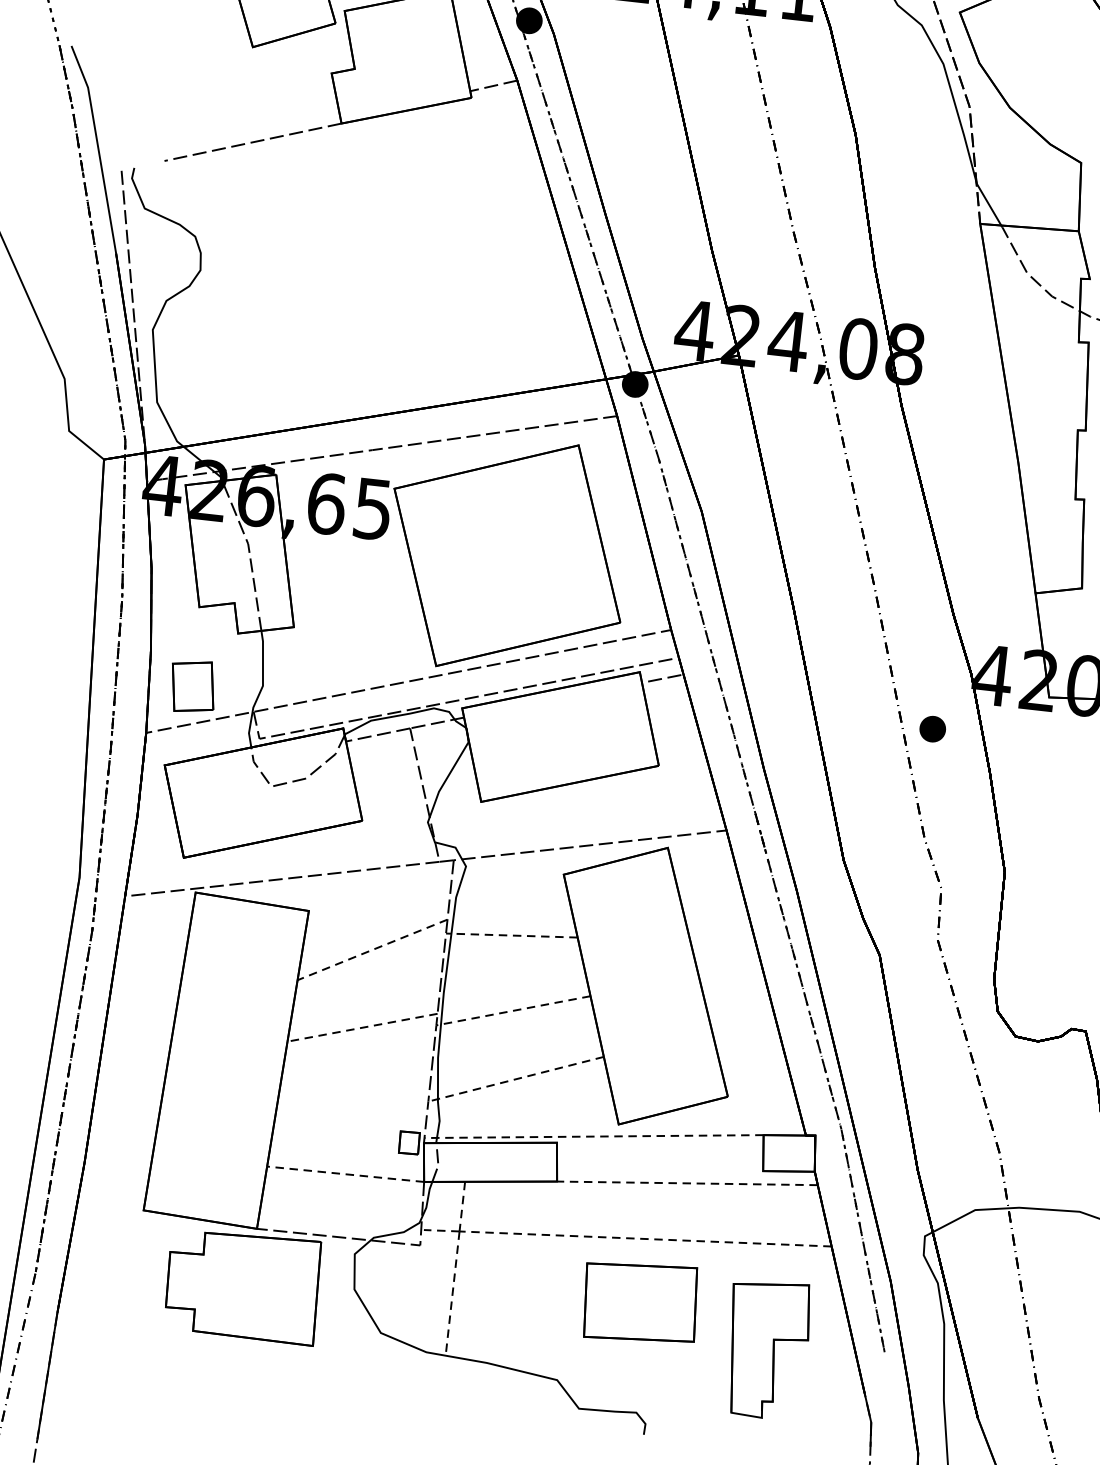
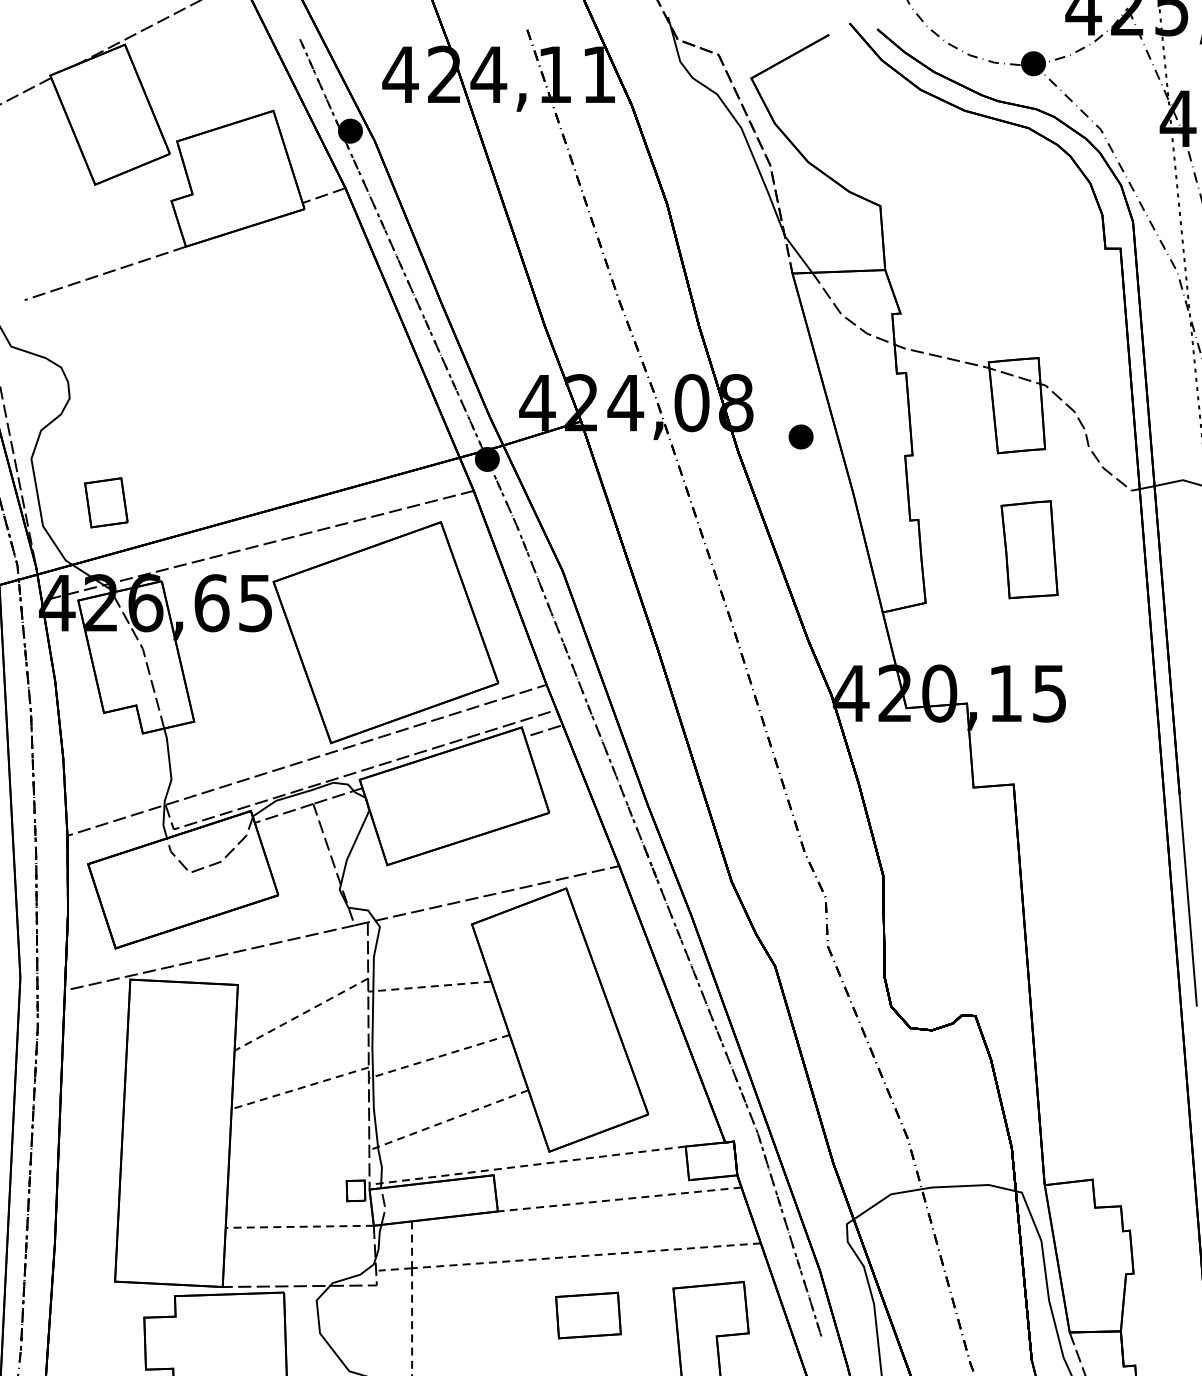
part: (193, 686) -> (106, 502), moved
part: (932, 728) -> (800, 436), moved
part: (640, 1302) -> (588, 1315), size x0.6

